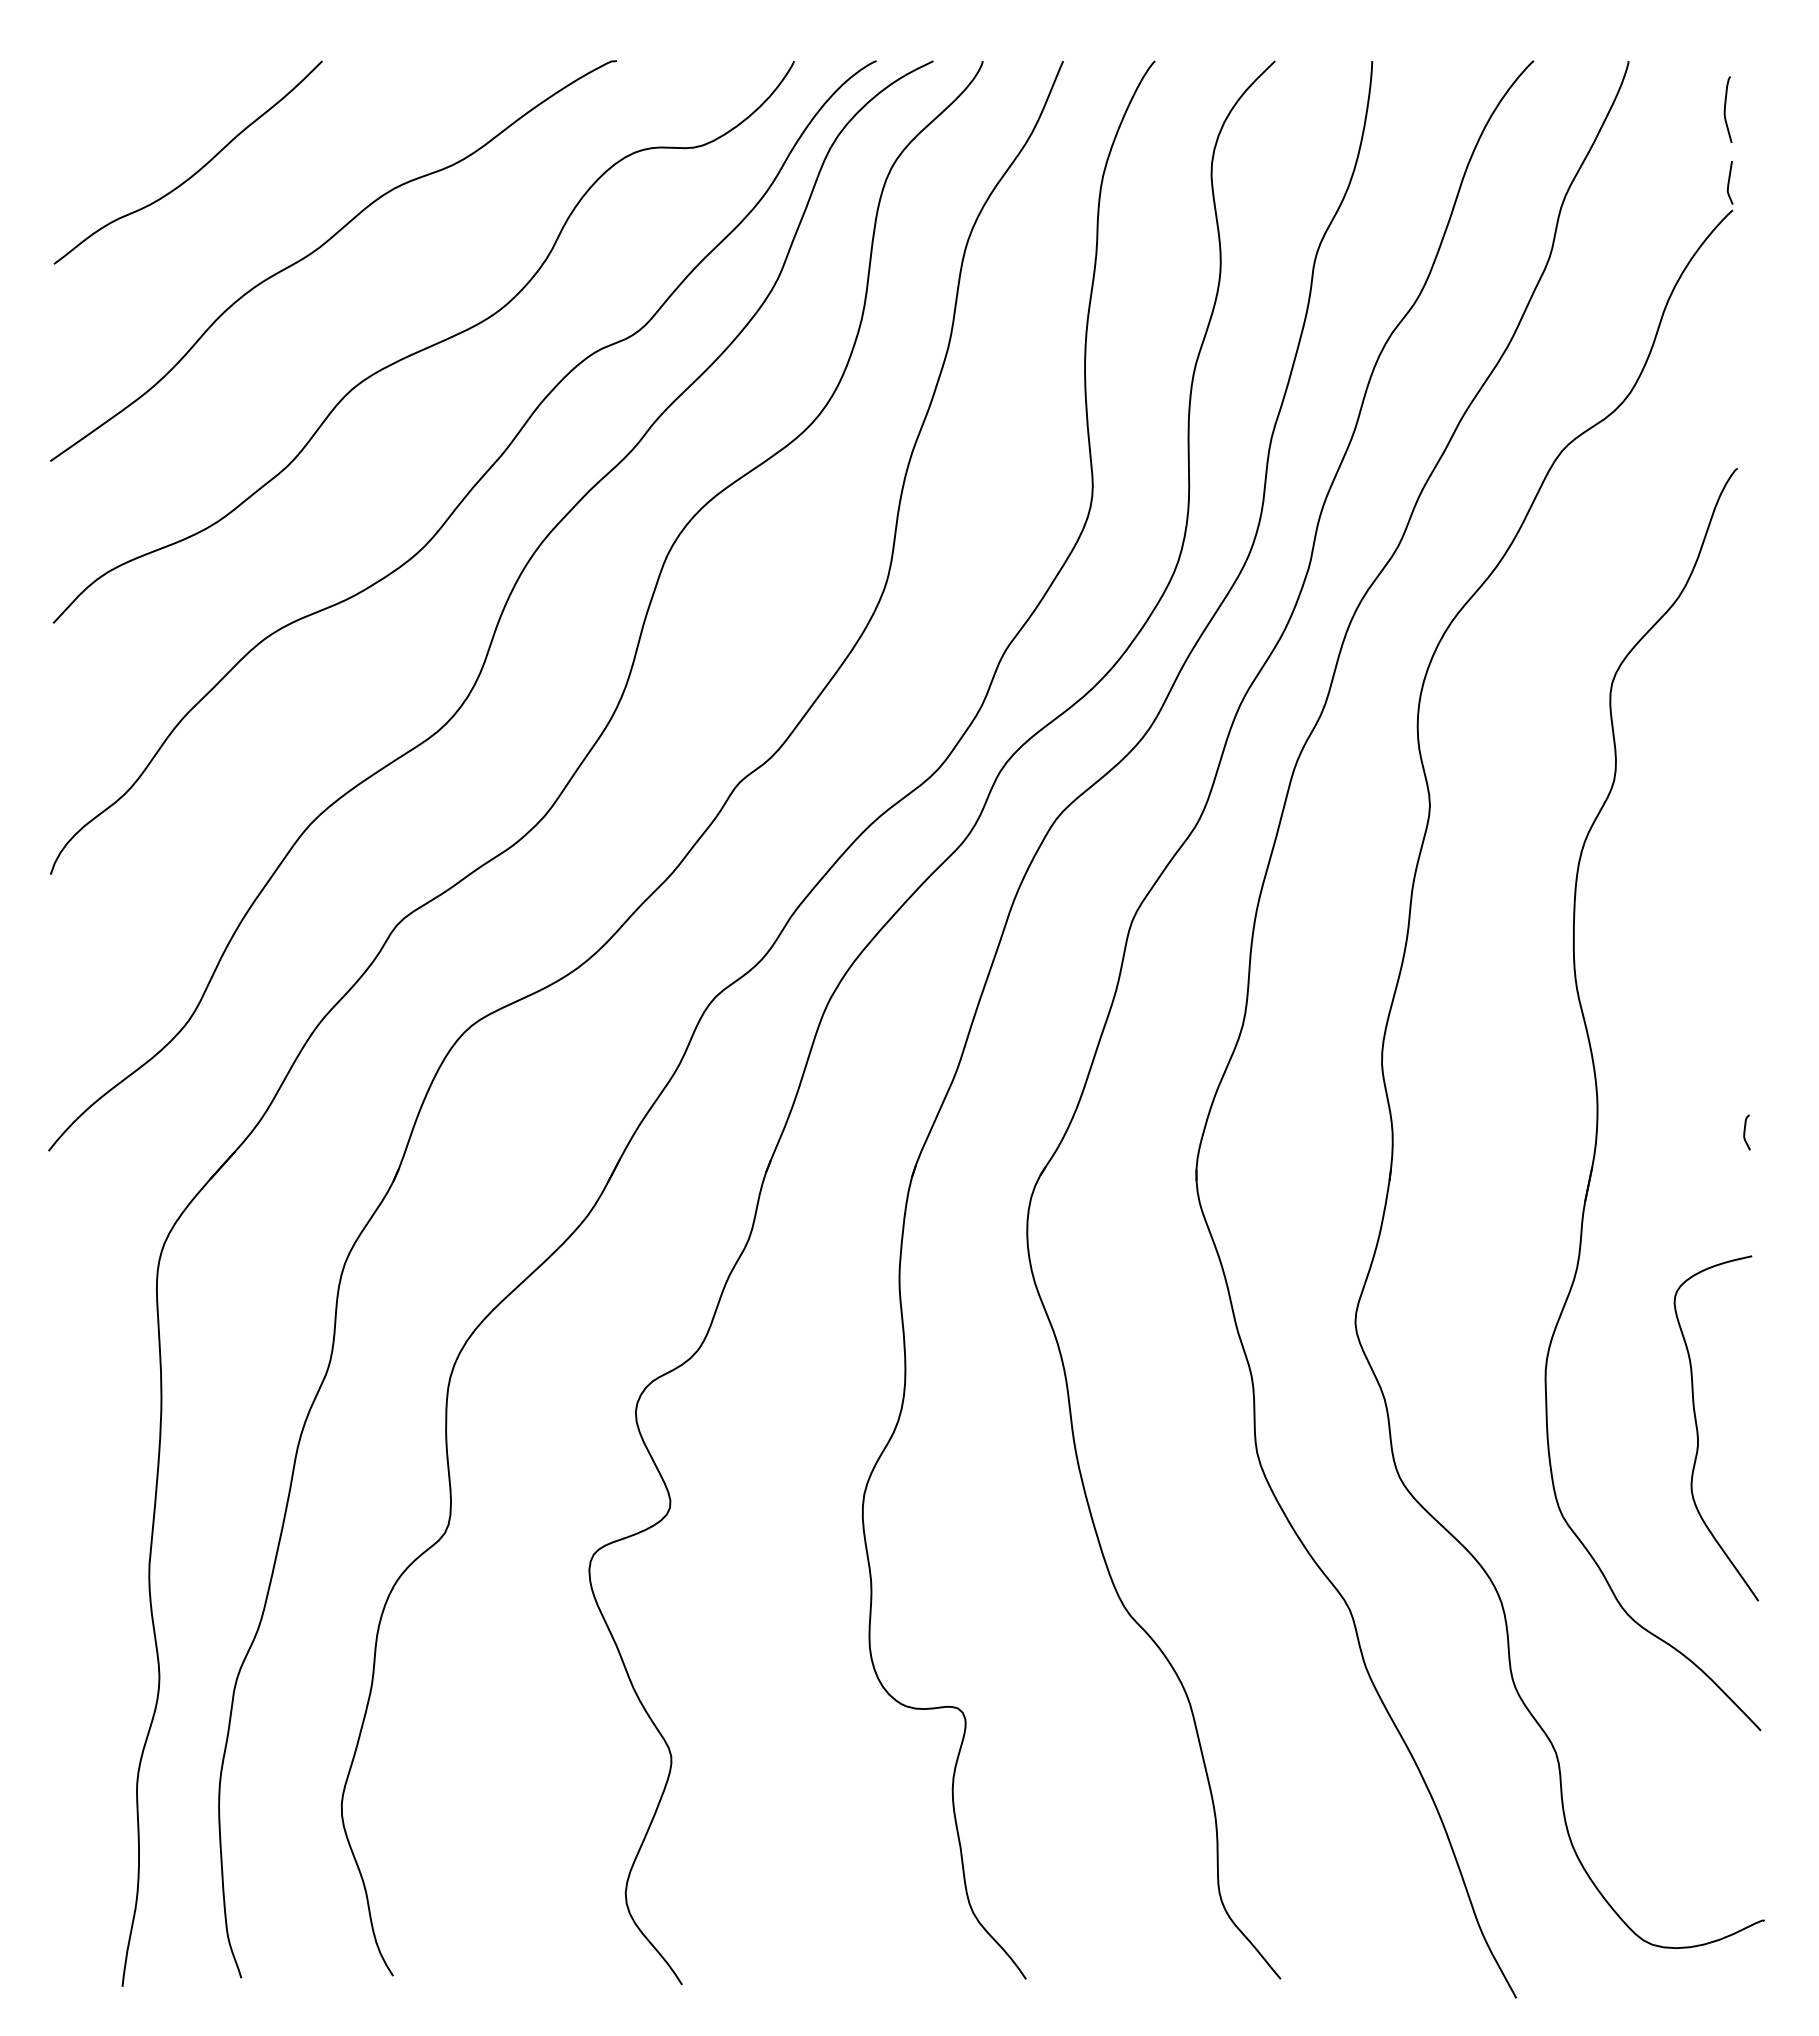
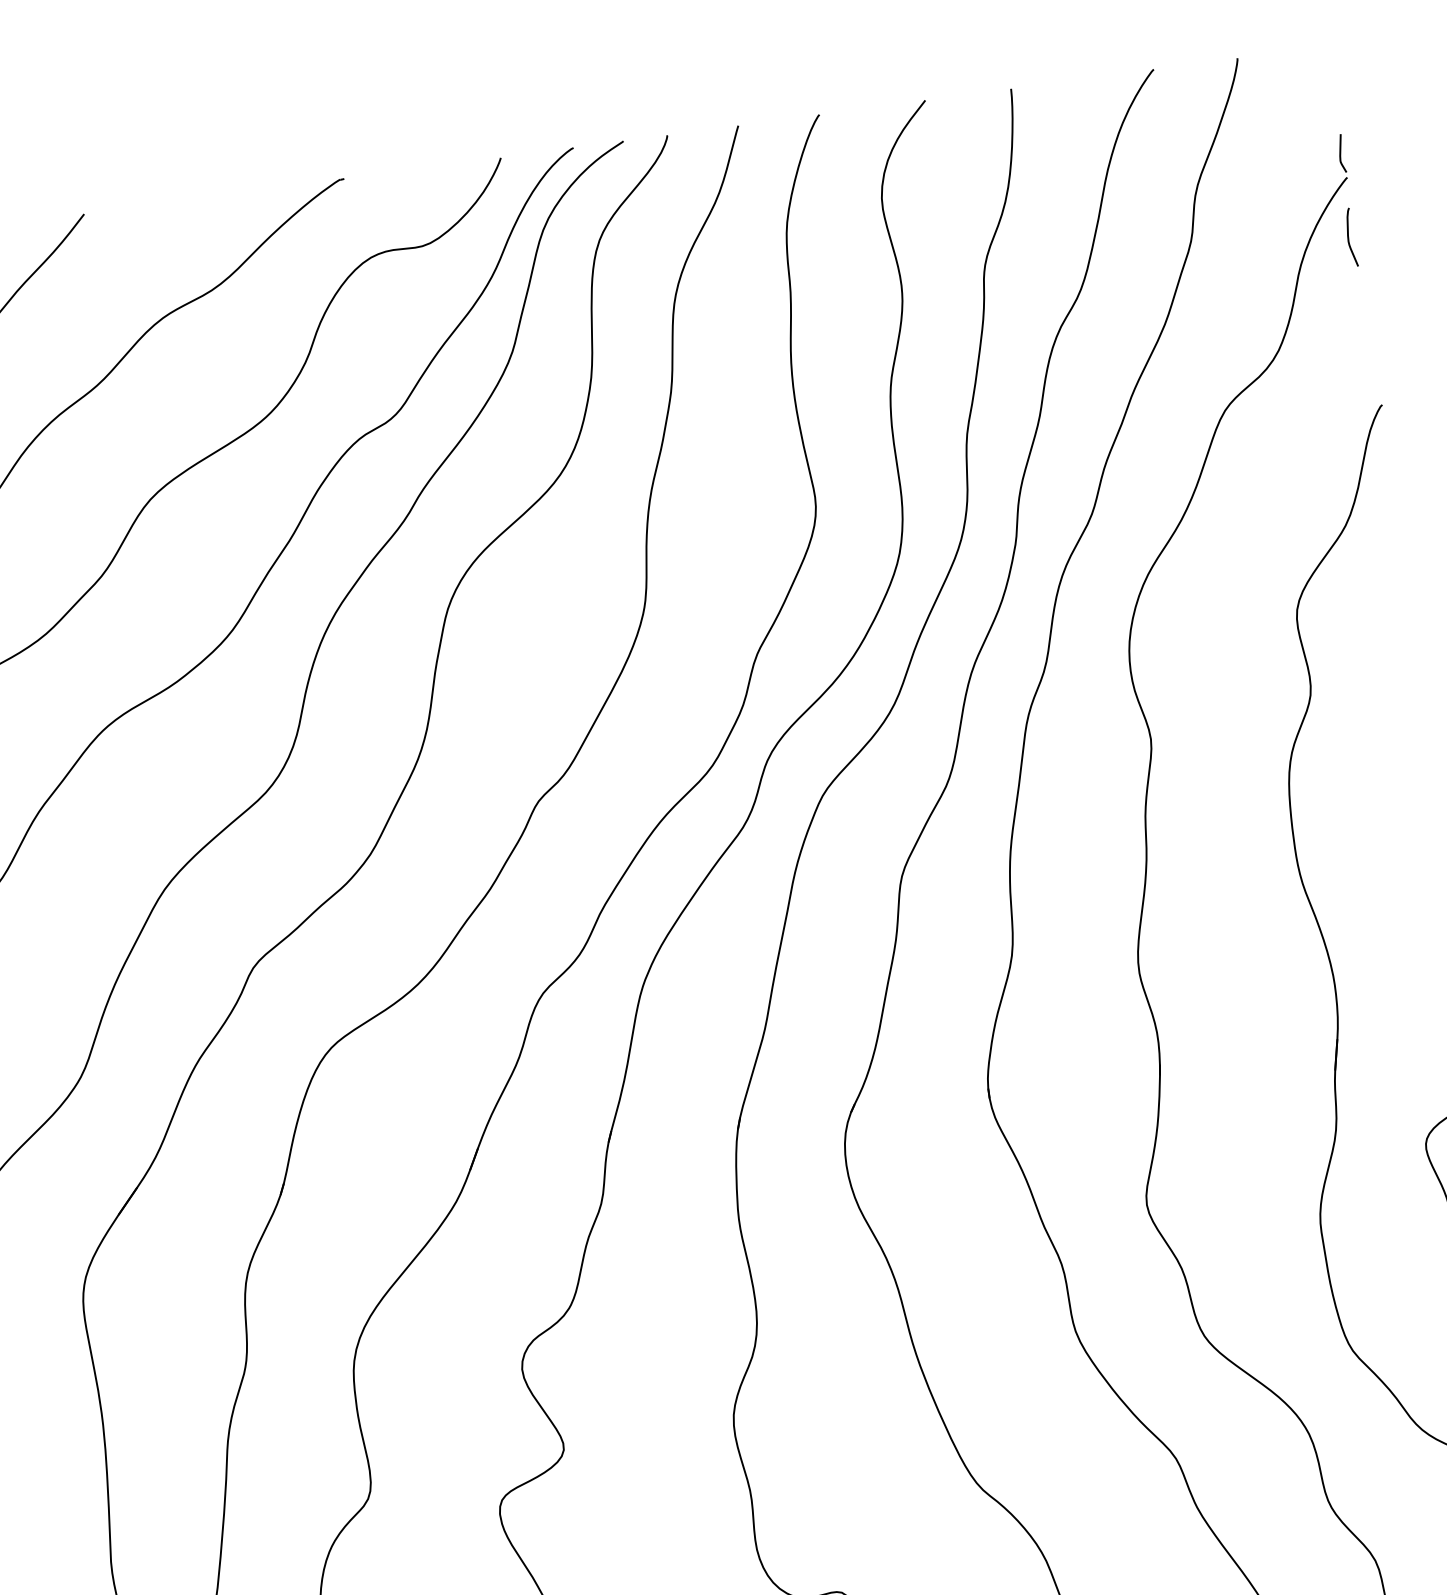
curve: (1725, 109) -> (1348, 237), moved

